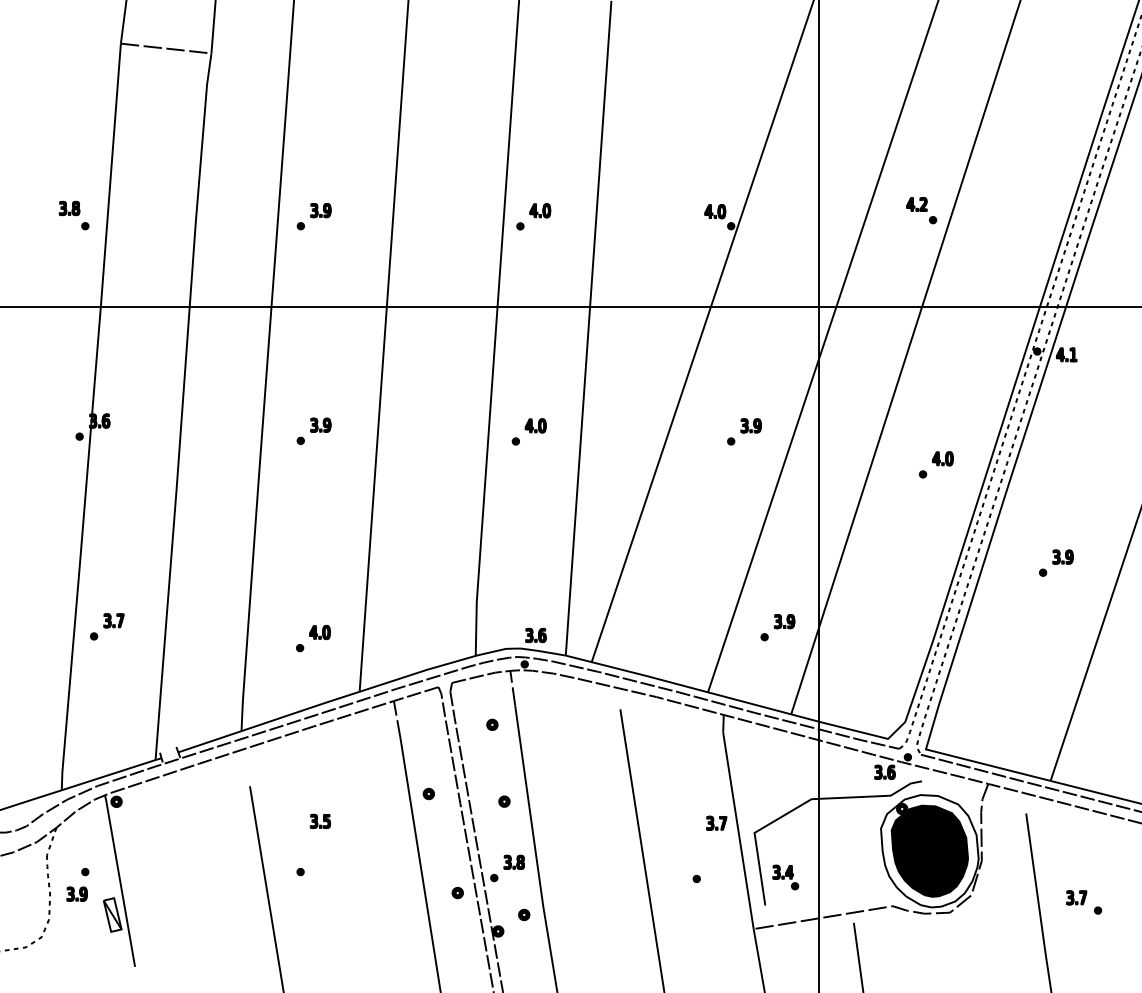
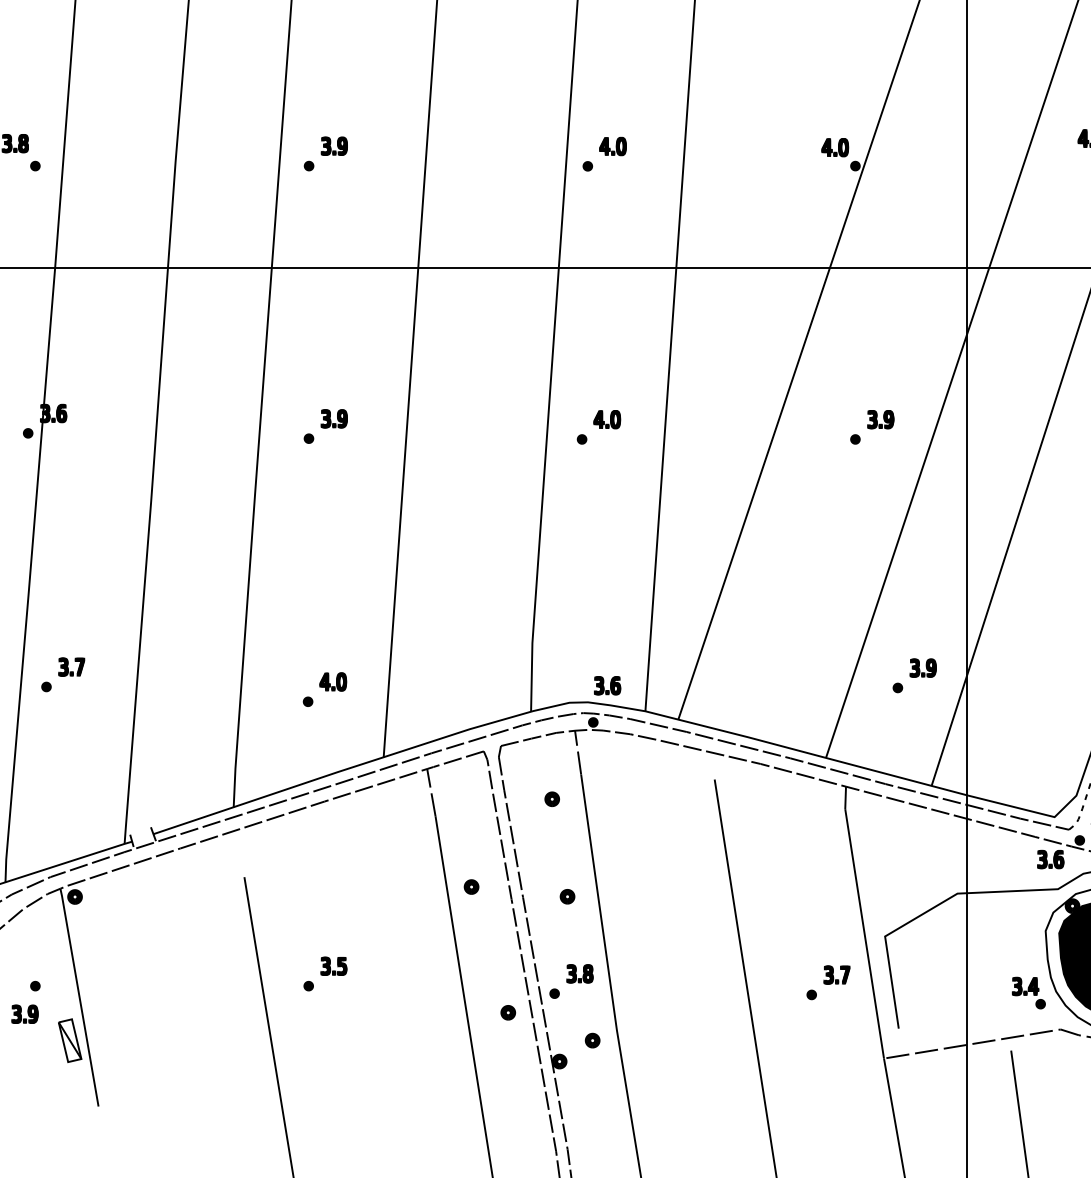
text: (319, 820) -> (332, 965), moved
text: (716, 822) -> (836, 974), moved
part: (785, 877) -> (1028, 993), moved

